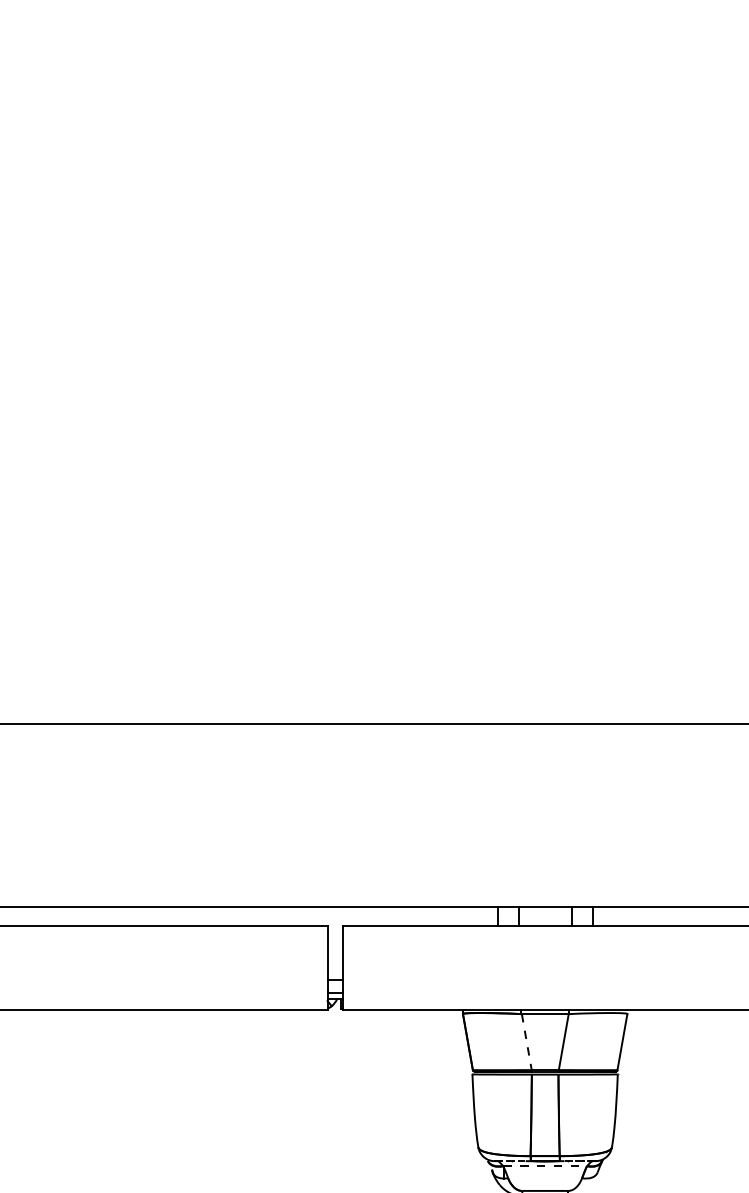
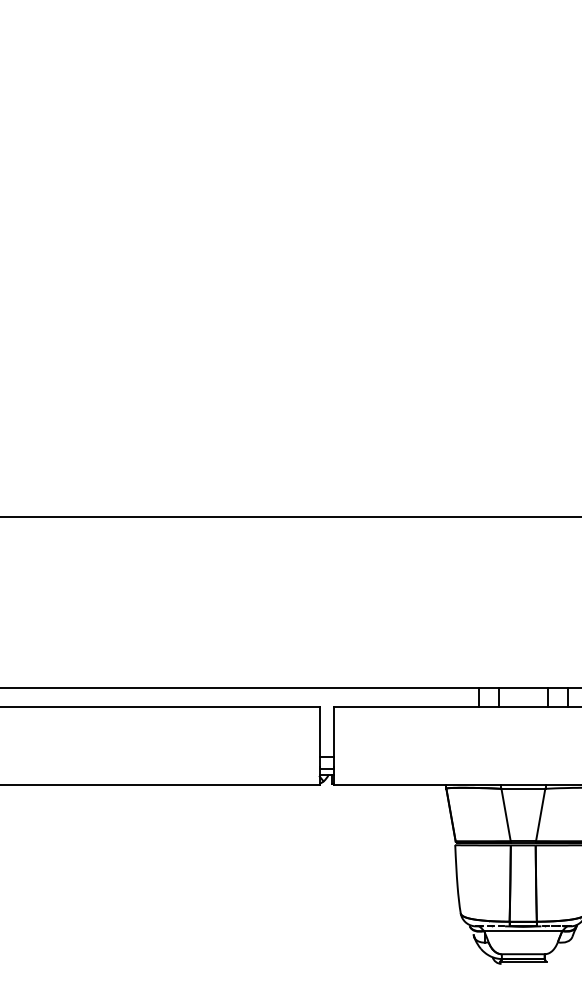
line: (526, 1042) -> (505, 815), dashed -> solid
line: (545, 1166) -> (523, 931), dashed -> solid

